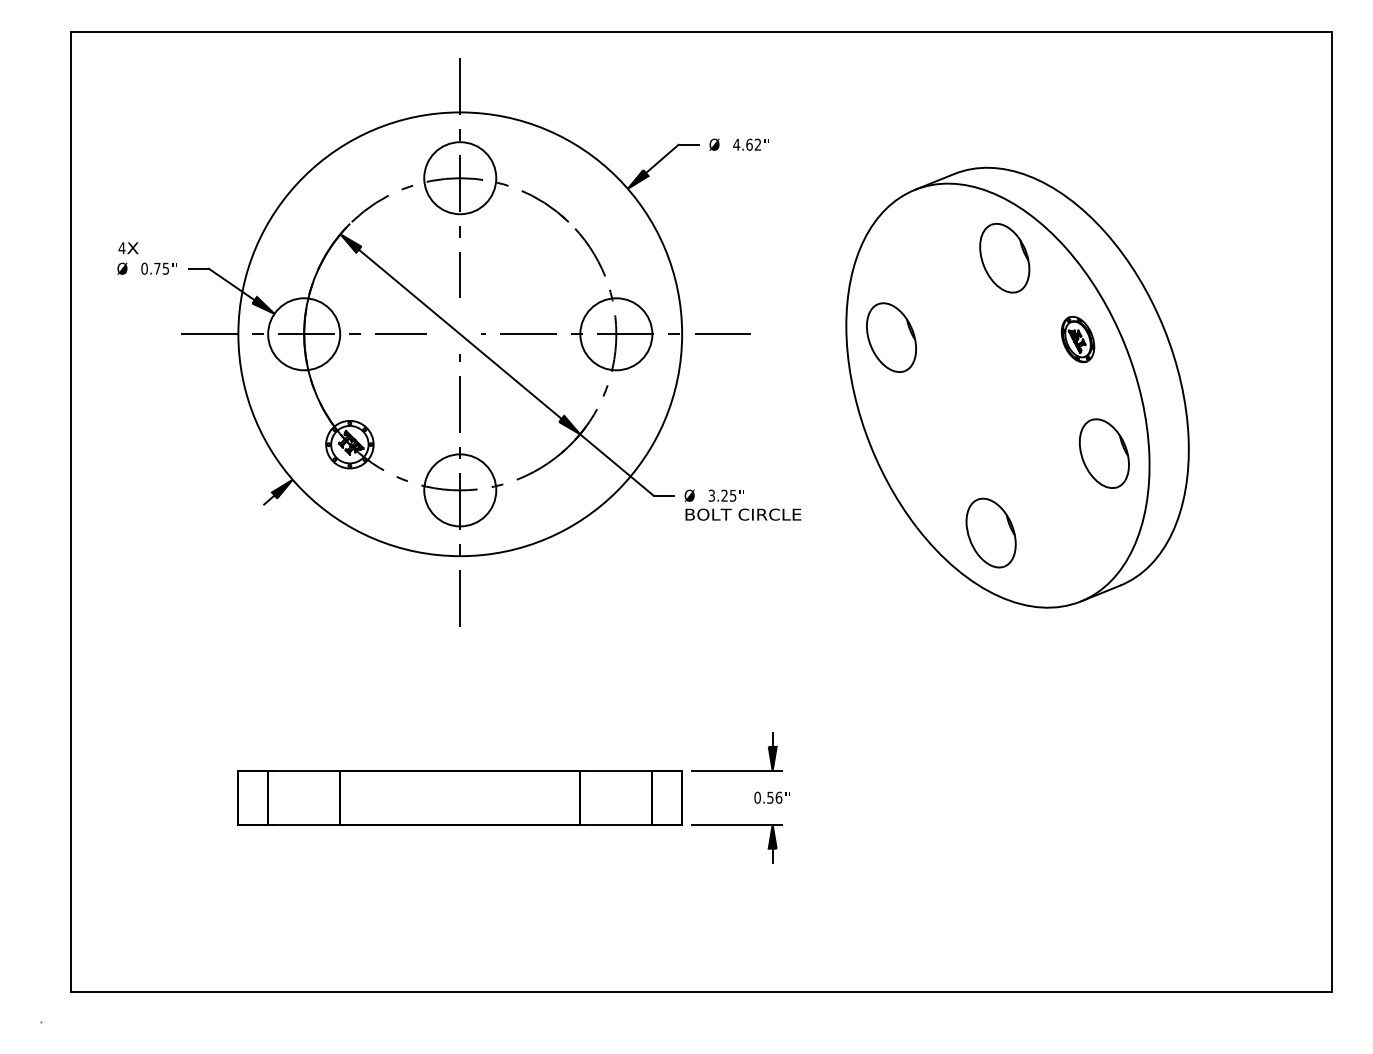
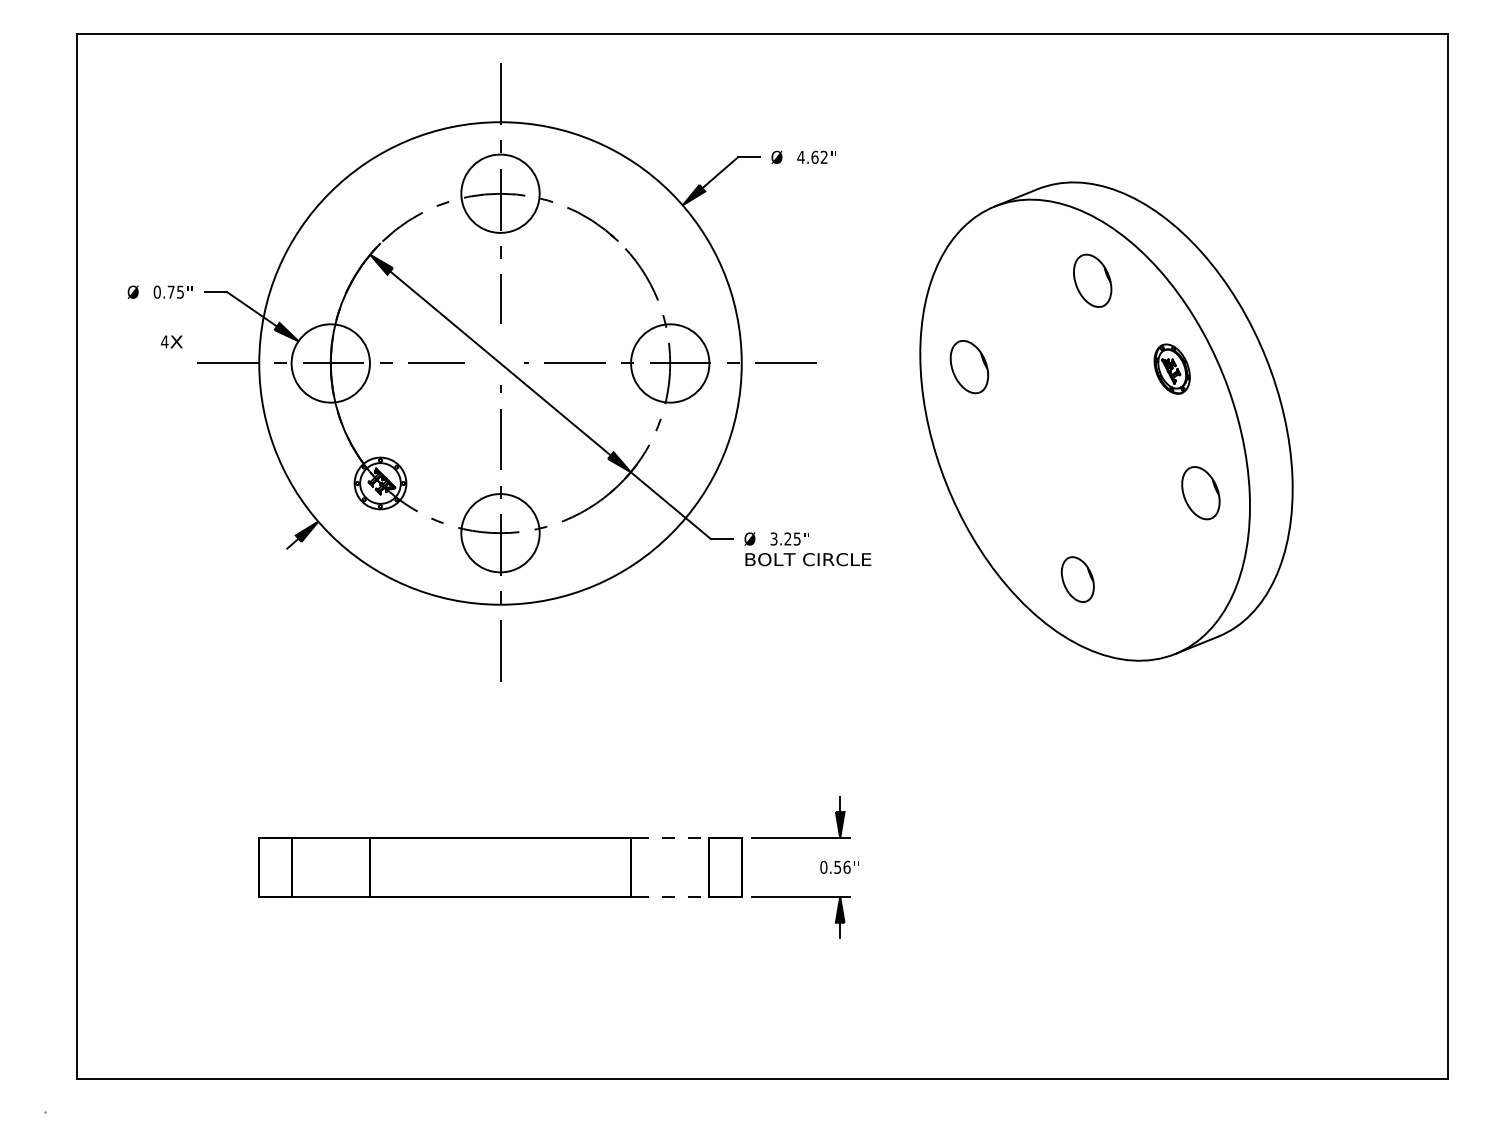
text: (128, 247) -> (171, 341), moved
part: (1004, 257) -> (1092, 280), size x0.7
part: (891, 337) -> (969, 366), size x0.7
part: (1104, 452) -> (1200, 492), size x0.7
part: (990, 532) -> (1077, 579), size x0.6
line: (618, 771) -> (672, 838), solid -> dashed
line: (618, 824) -> (672, 896), solid -> dashed

